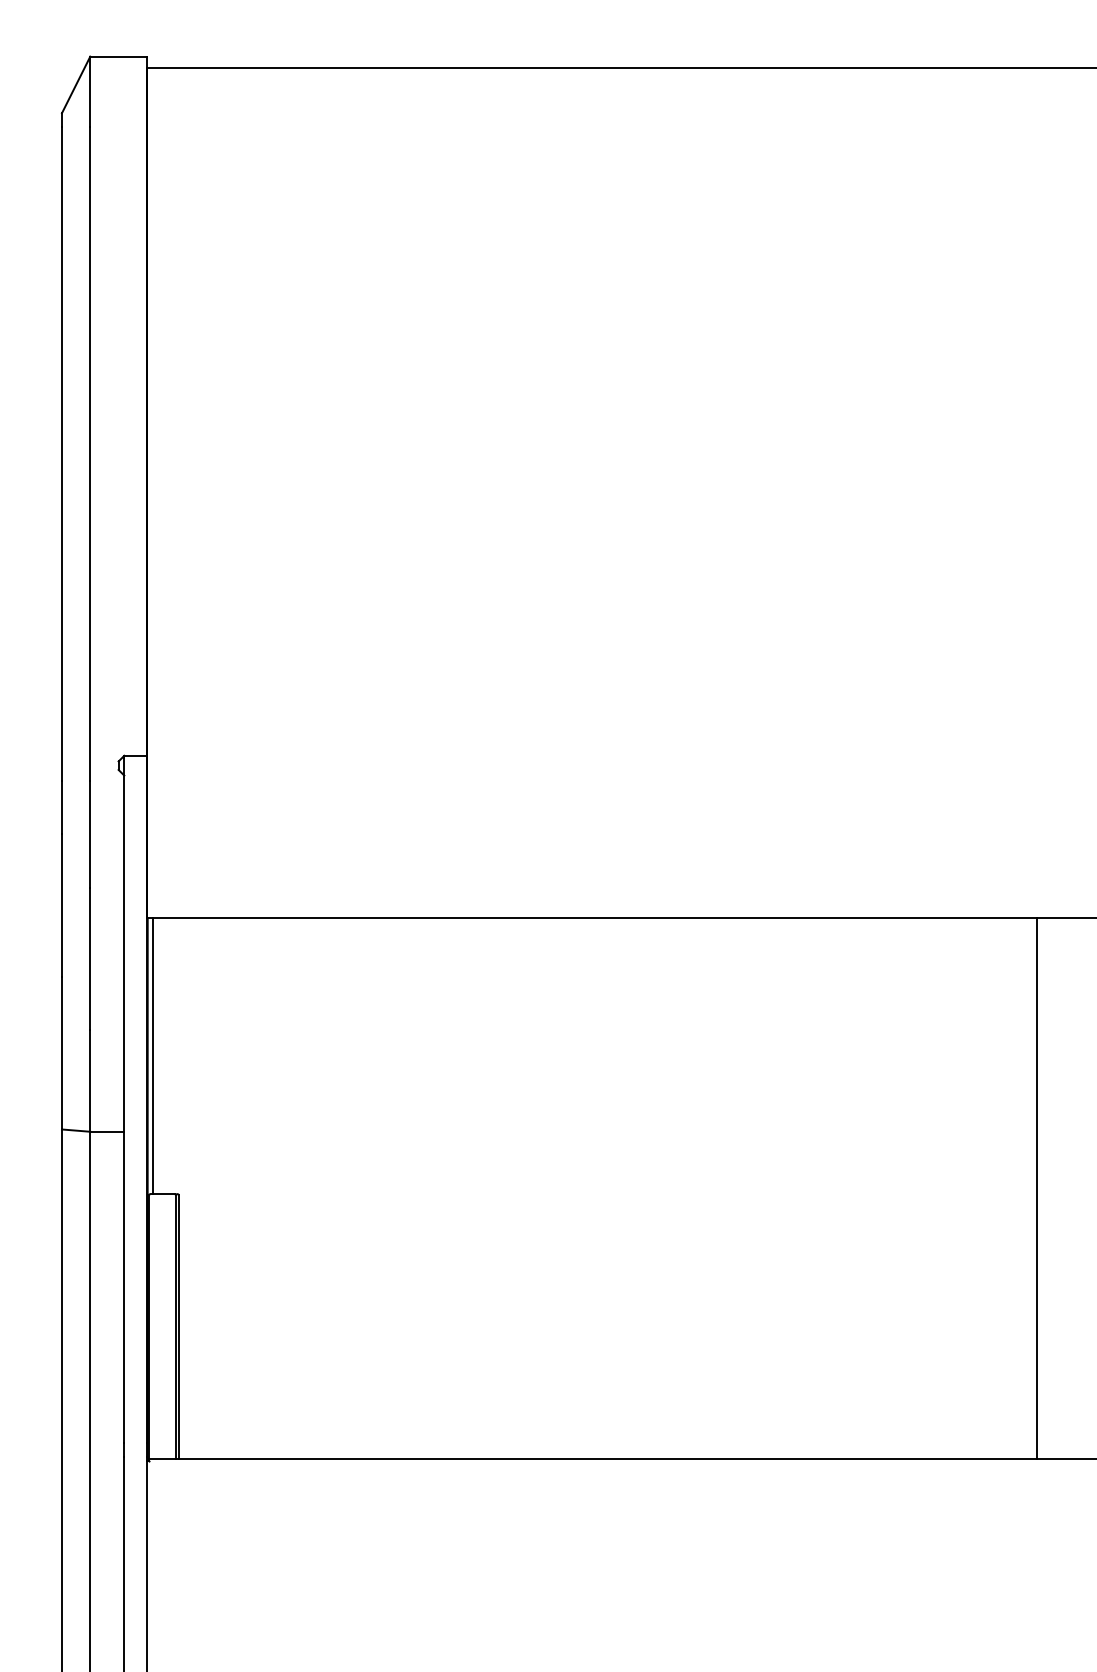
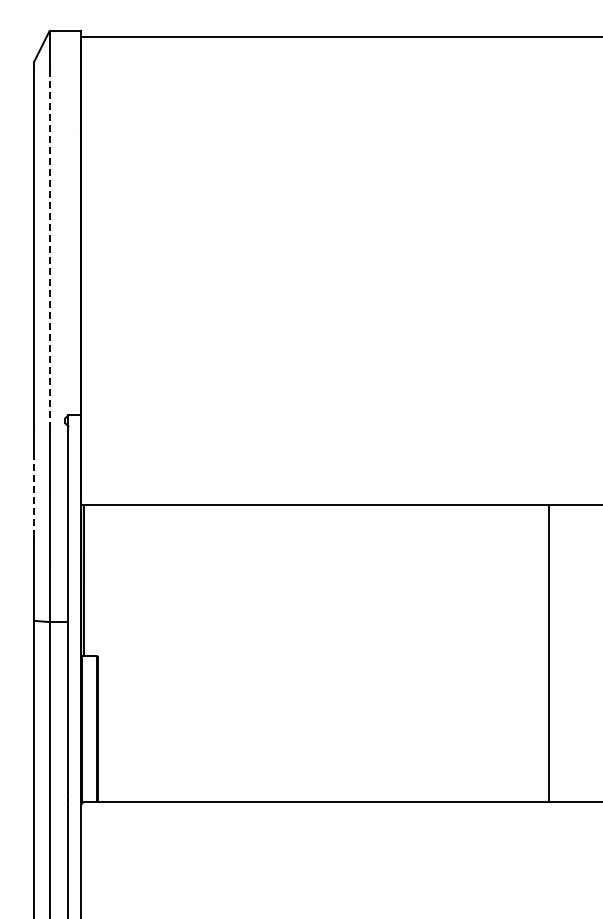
line: (90, 454) -> (49, 249), solid -> dashed
line: (62, 905) -> (34, 497), solid -> dashed
line: (1037, 1187) -> (549, 652), moved

